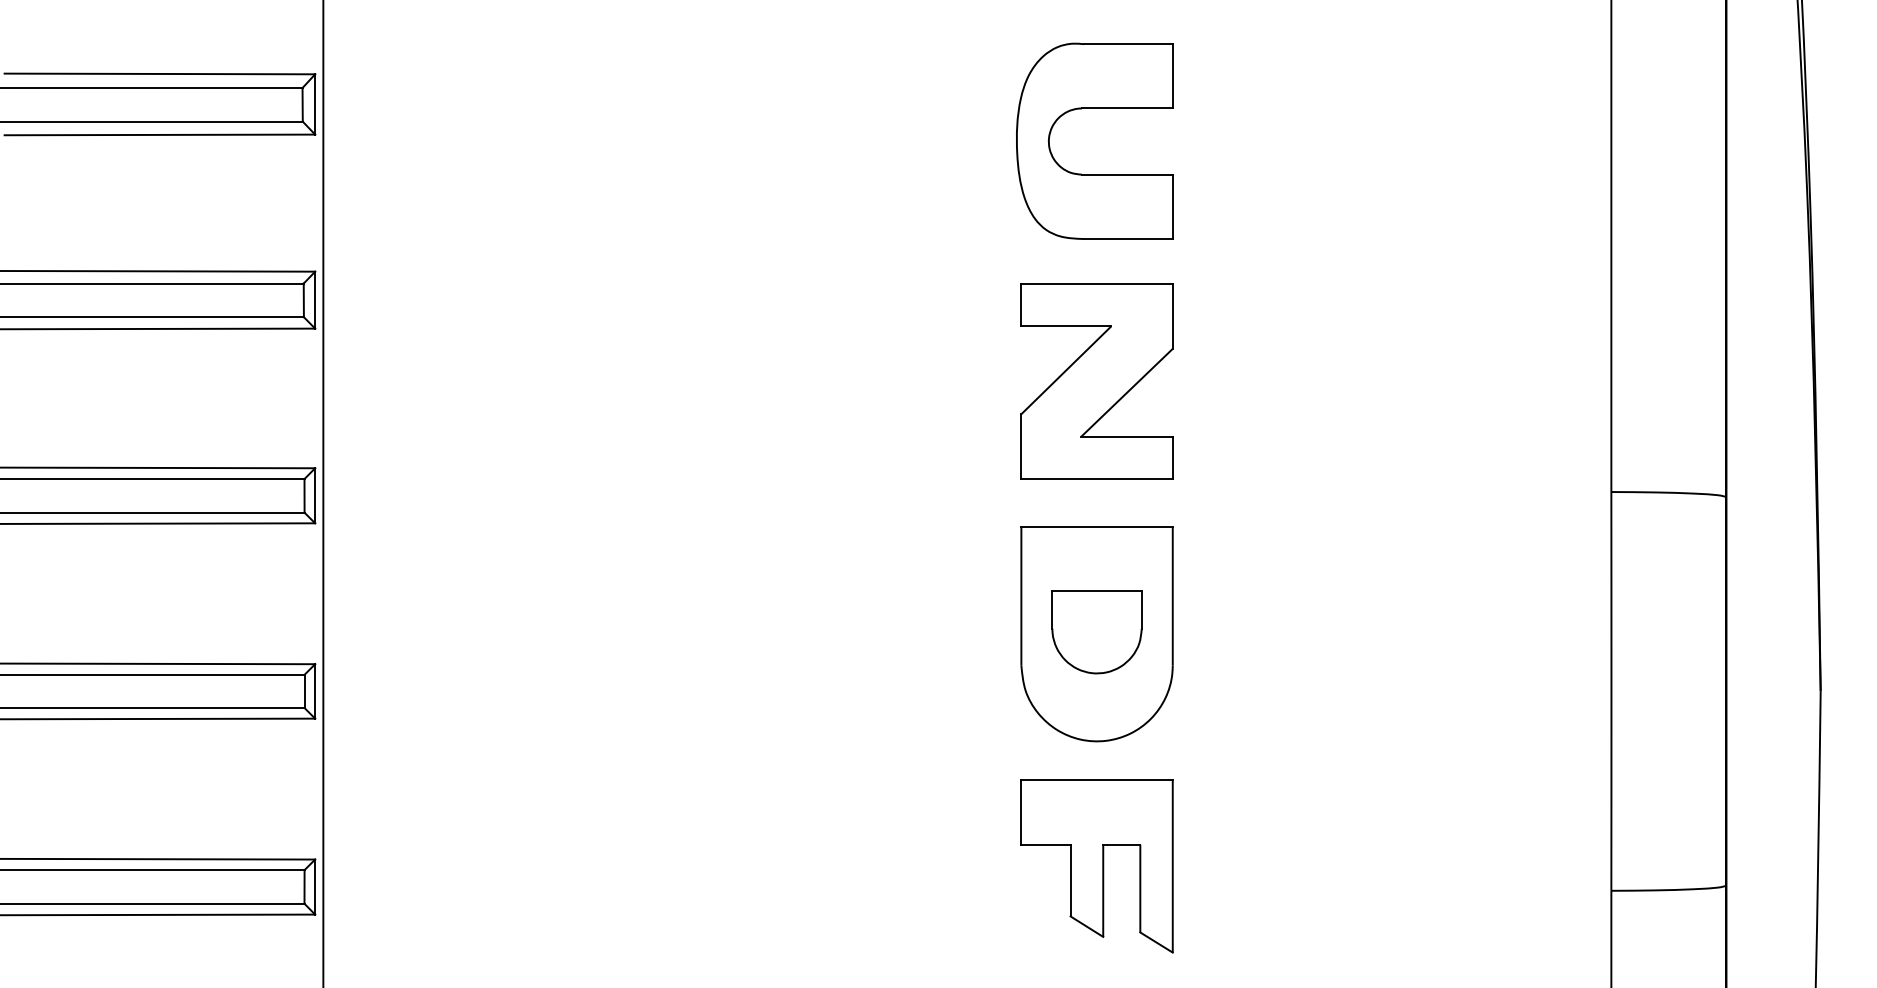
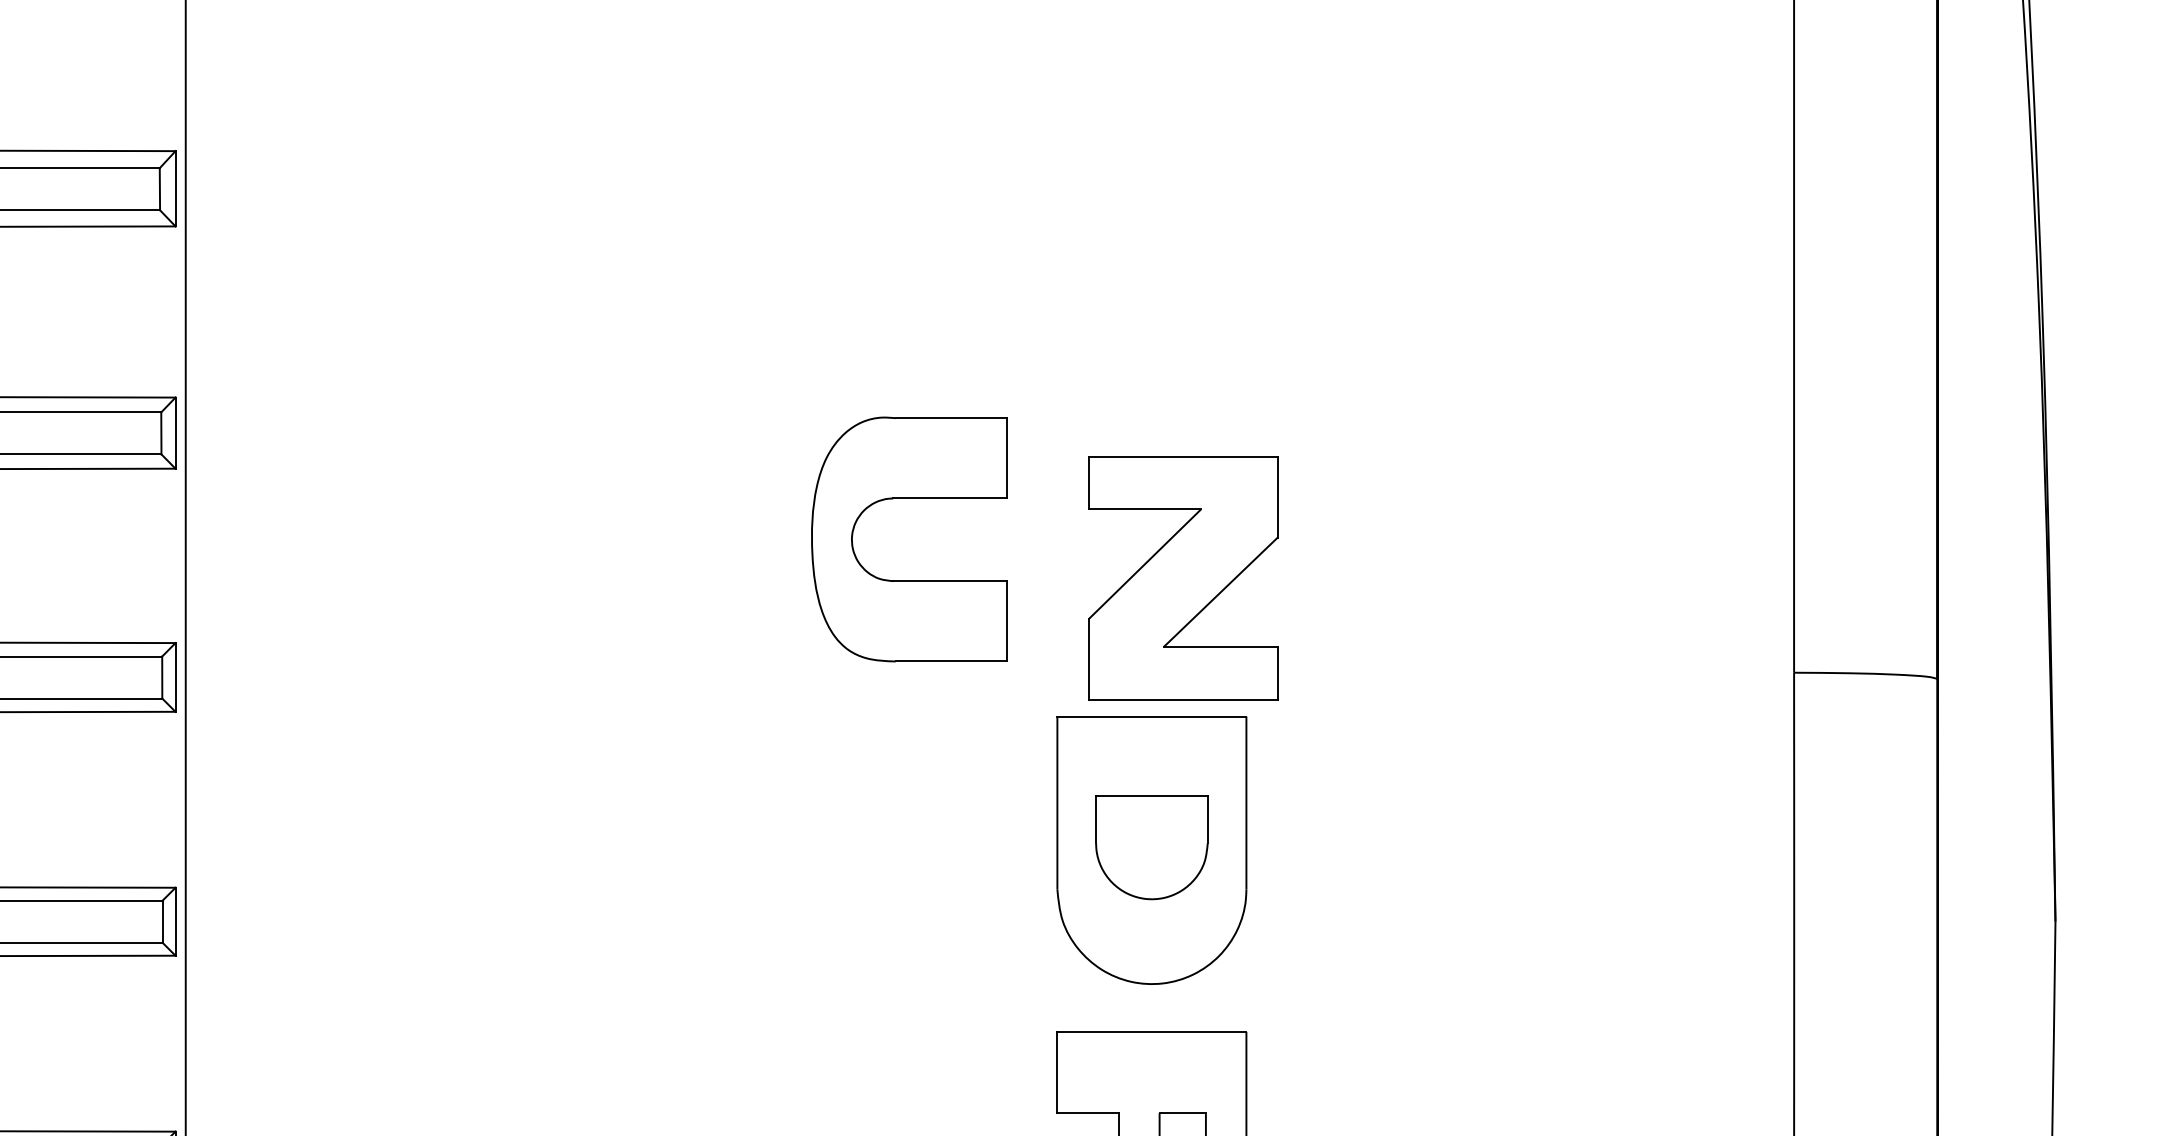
part: (1094, 108) -> (908, 498), moved
part: (1096, 381) -> (1182, 578), moved

